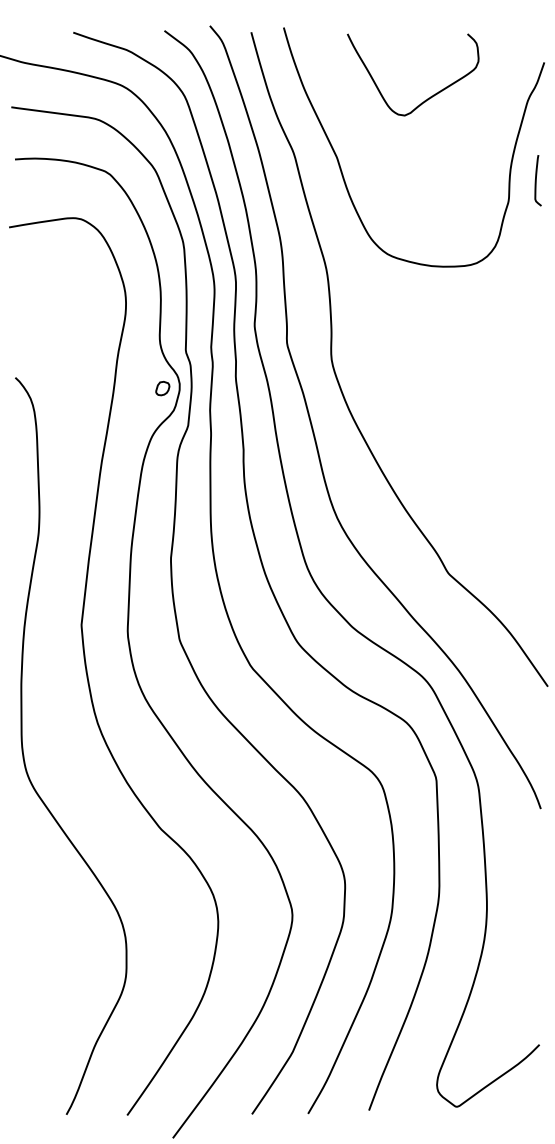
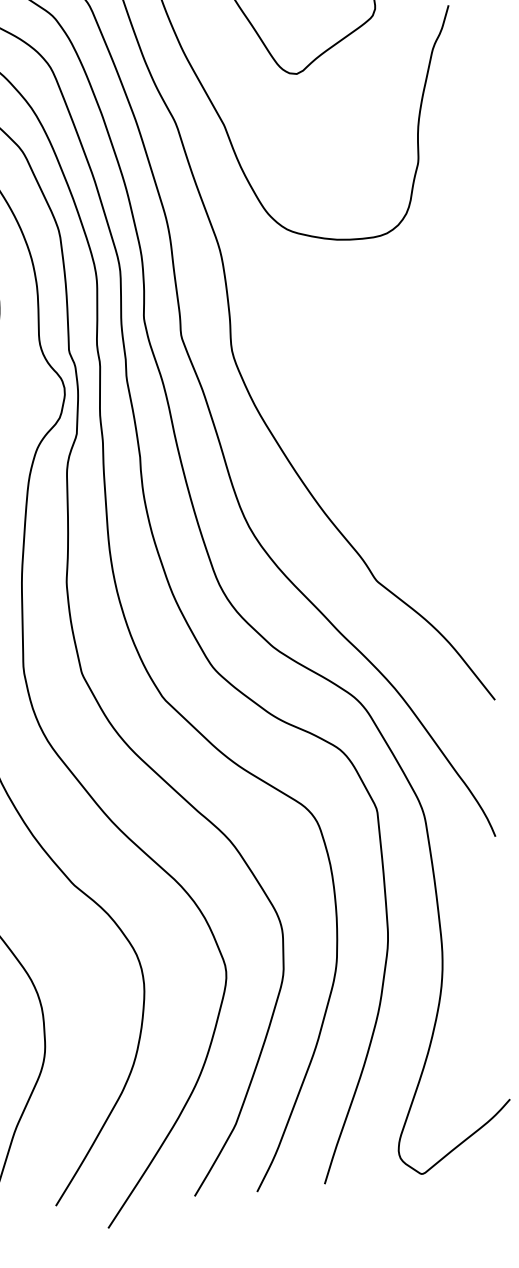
curve: (536, 180) -> (447, 137), removed
part: (162, 388) -> (45, 394), removed

